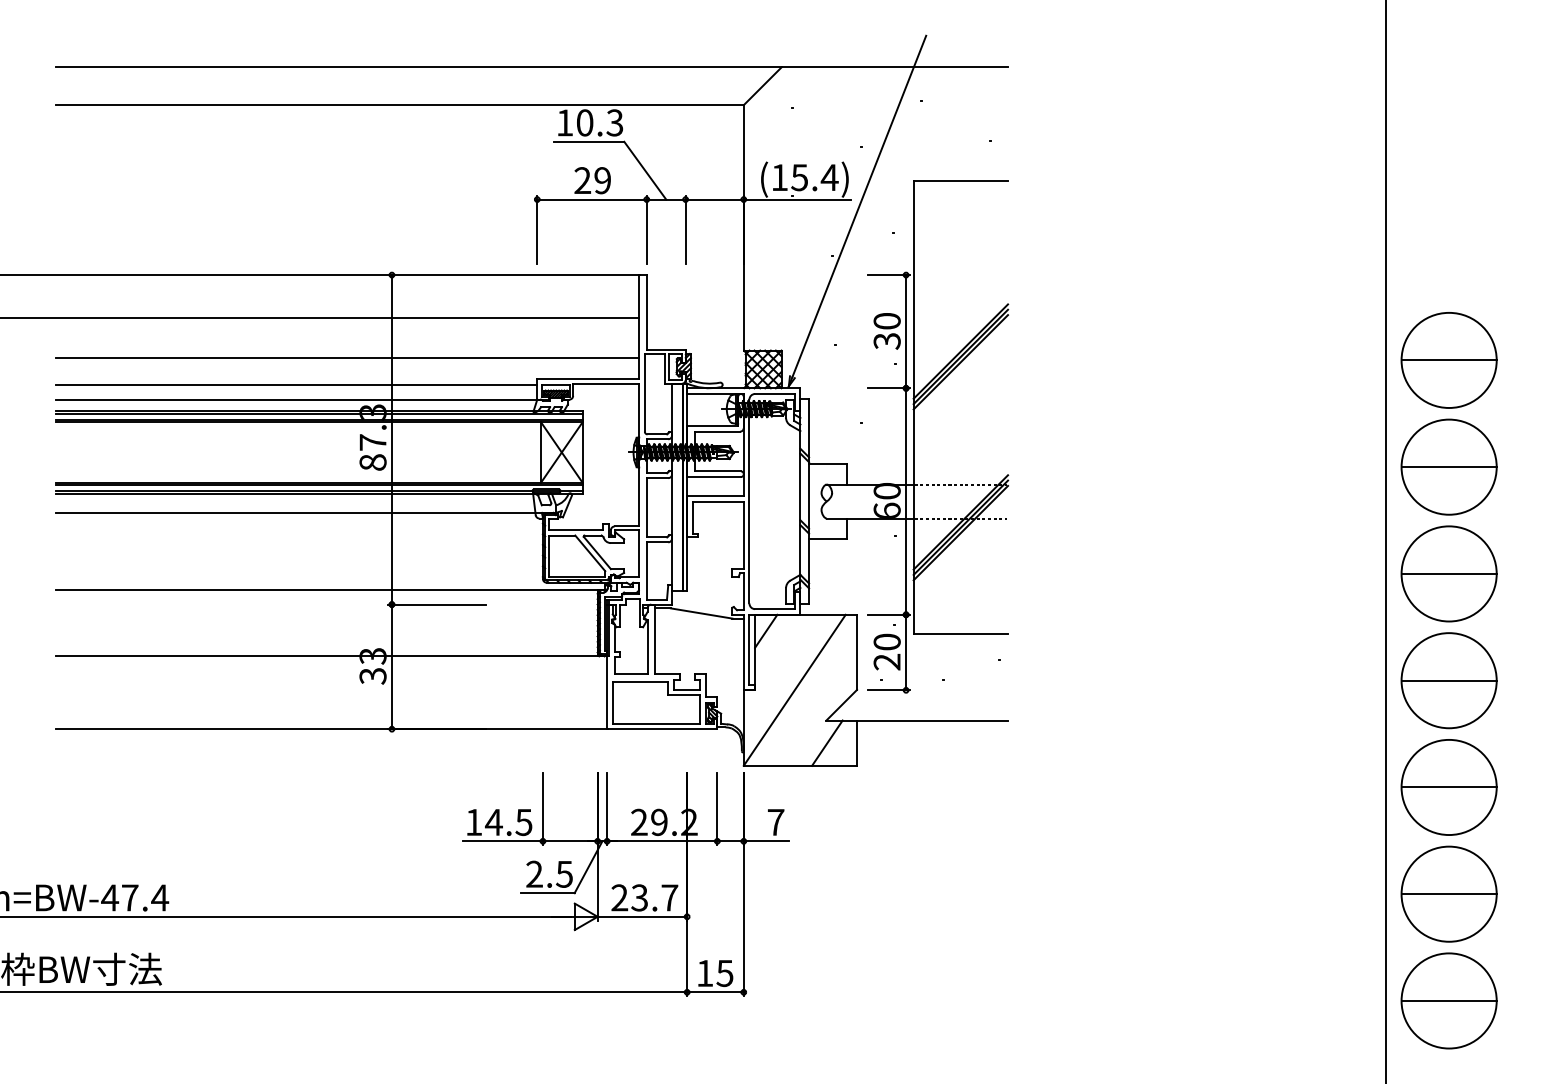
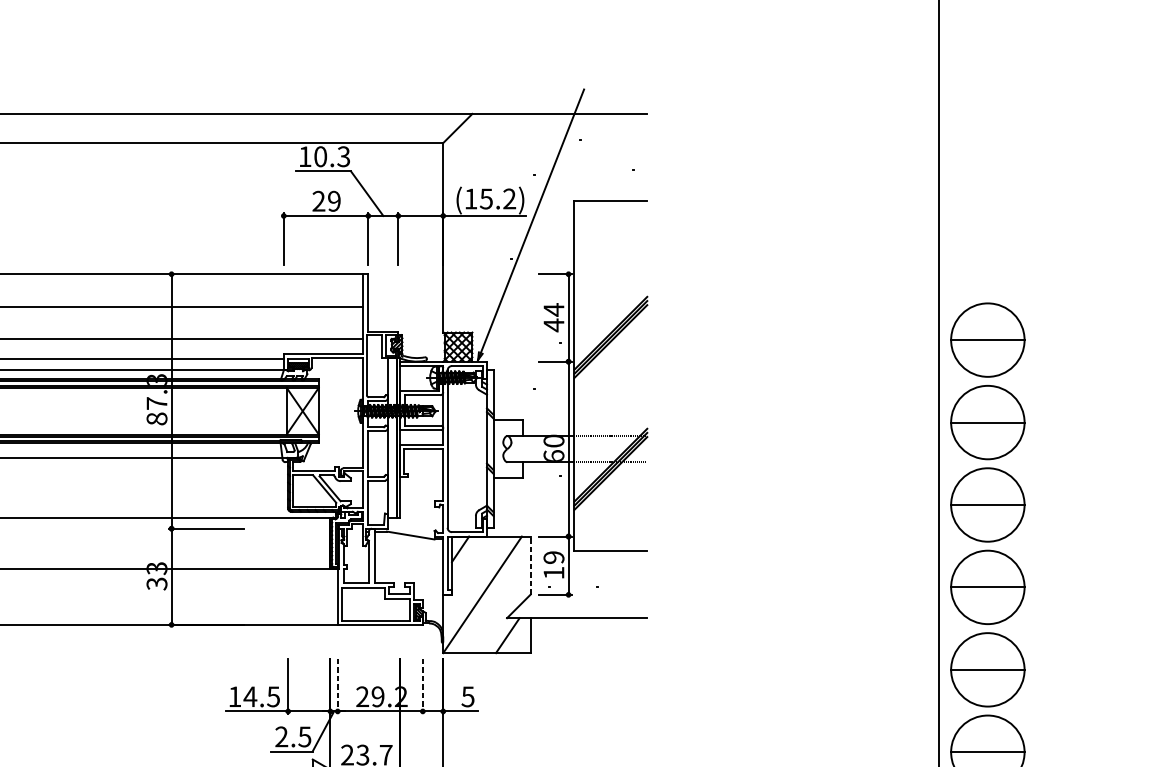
text: (829, 177) -> (509, 198), (15.4) -> (15.2)
text: (886, 331) -> (553, 317), 30 -> 44
text: (886, 651) -> (553, 564), 20 -> 19
line: (857, 652) -> (531, 565), solid -> dashed
line: (607, 809) -> (338, 686), solid -> dashed
line: (717, 809) -> (422, 686), solid -> dashed
text: (775, 822) -> (467, 696), 7 -> 5

